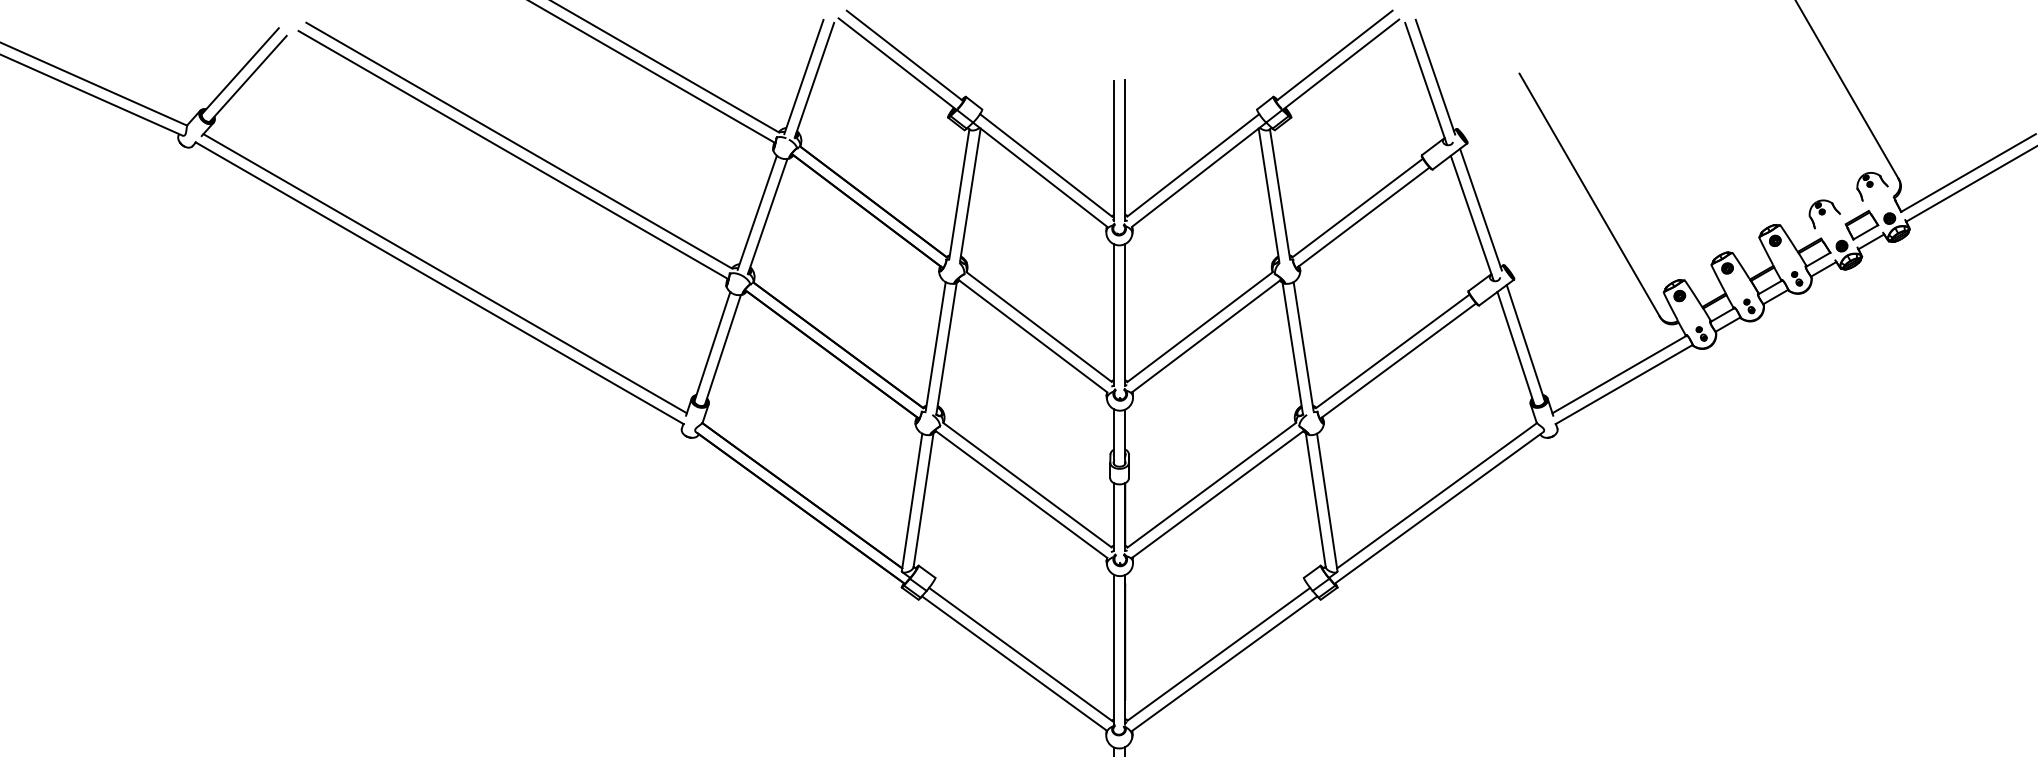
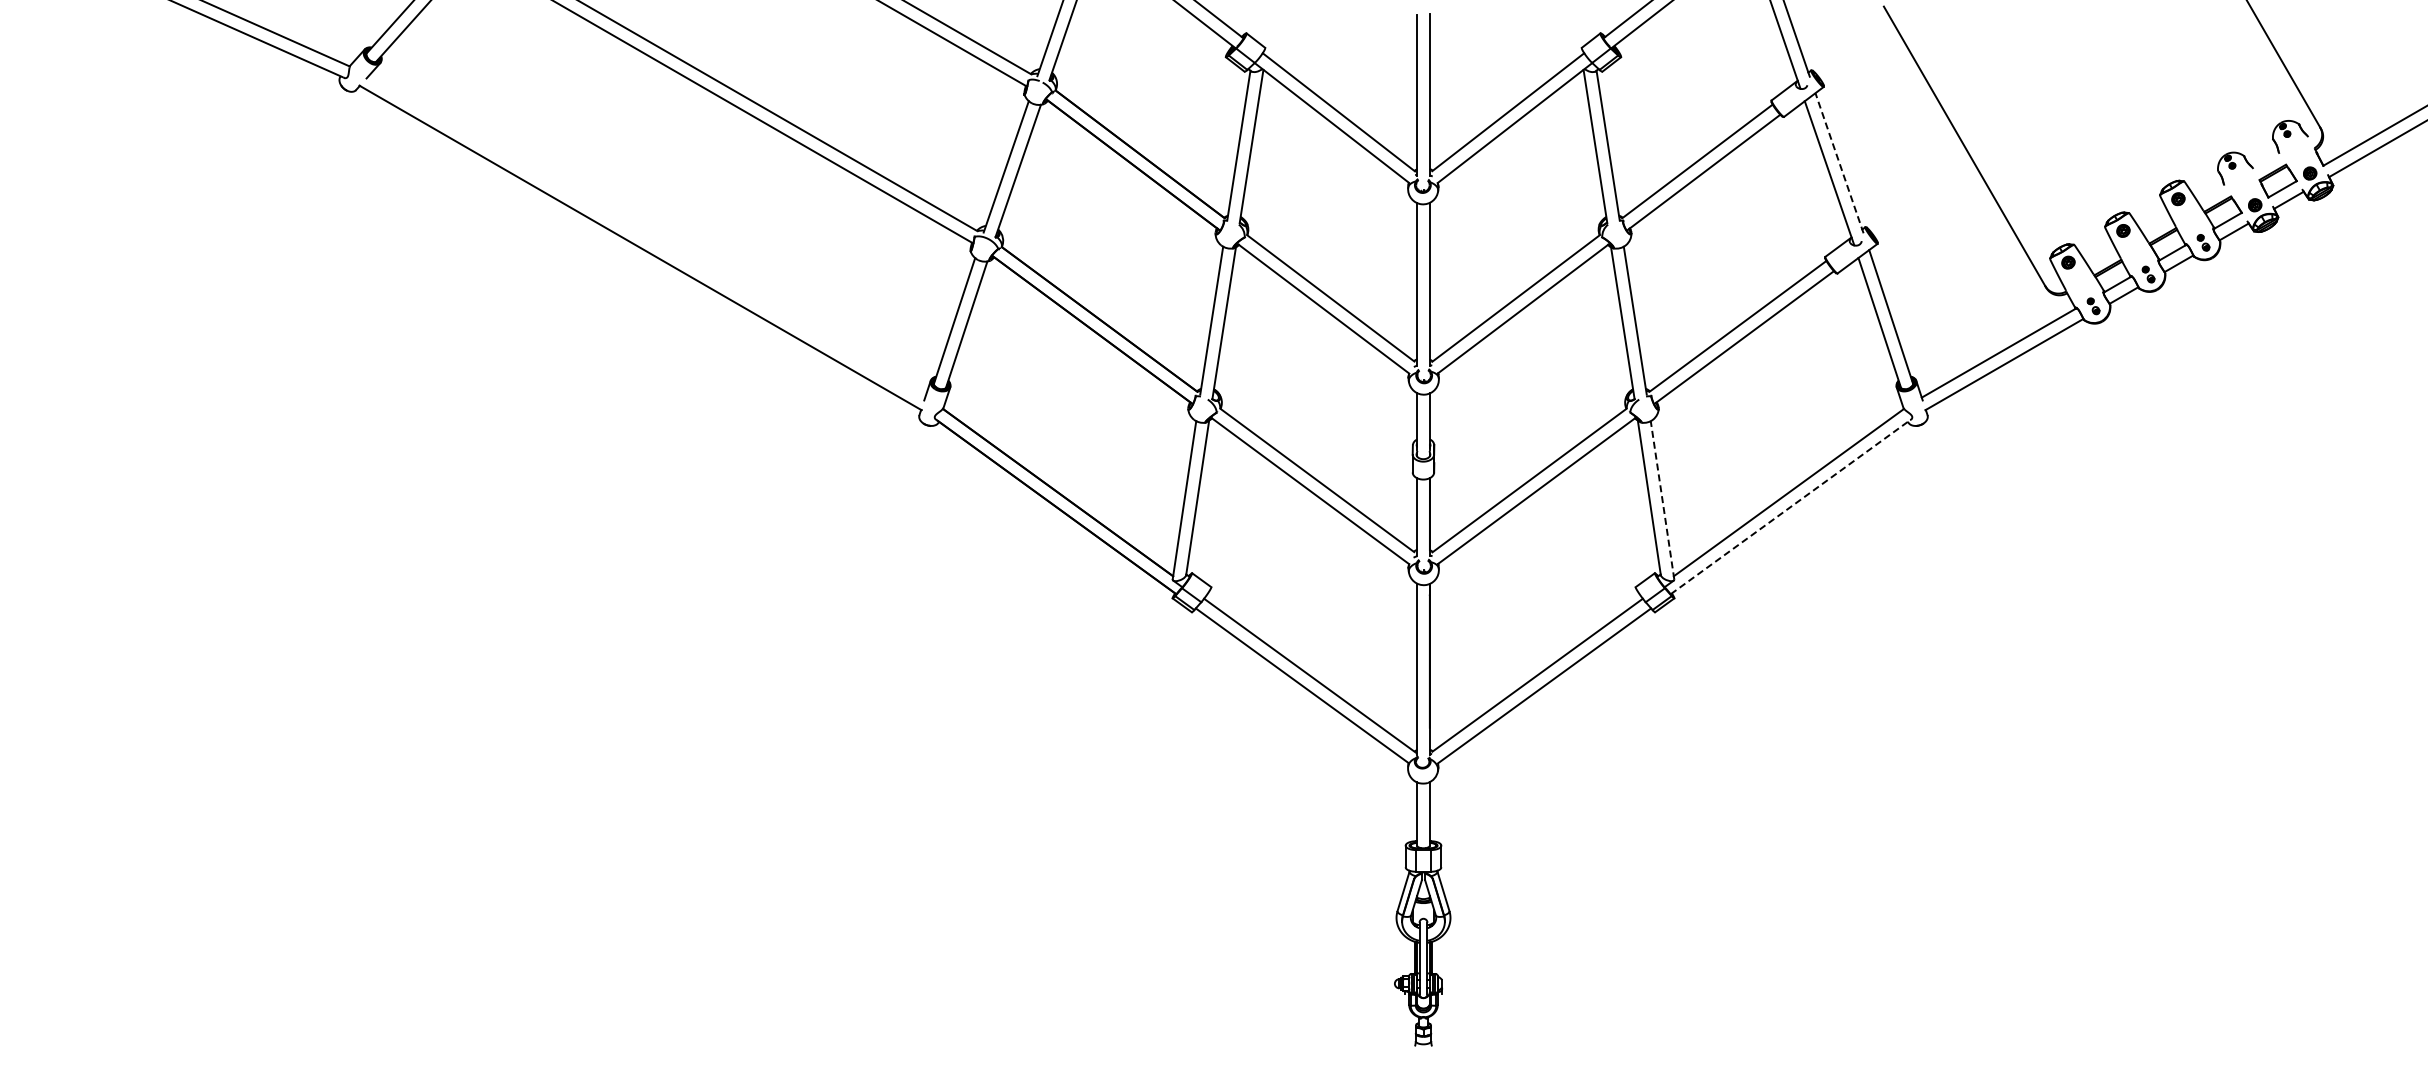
line: (1480, 209) -> (1839, 162), solid -> dashed
line: (444, 273) -> (646, 236), removed
line: (1327, 502) -> (1662, 500), solid -> dashed
line: (1438, 508) -> (1790, 507), solid -> dashed

